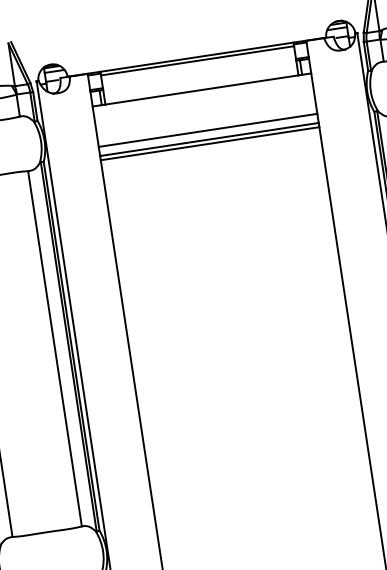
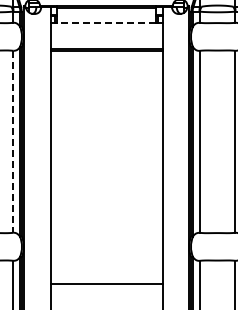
line: (202, 90) -> (106, 23), solid -> dashed
line: (207, 129) -> (106, 43), removed
line: (55, 350) -> (13, 142), solid -> dashed

